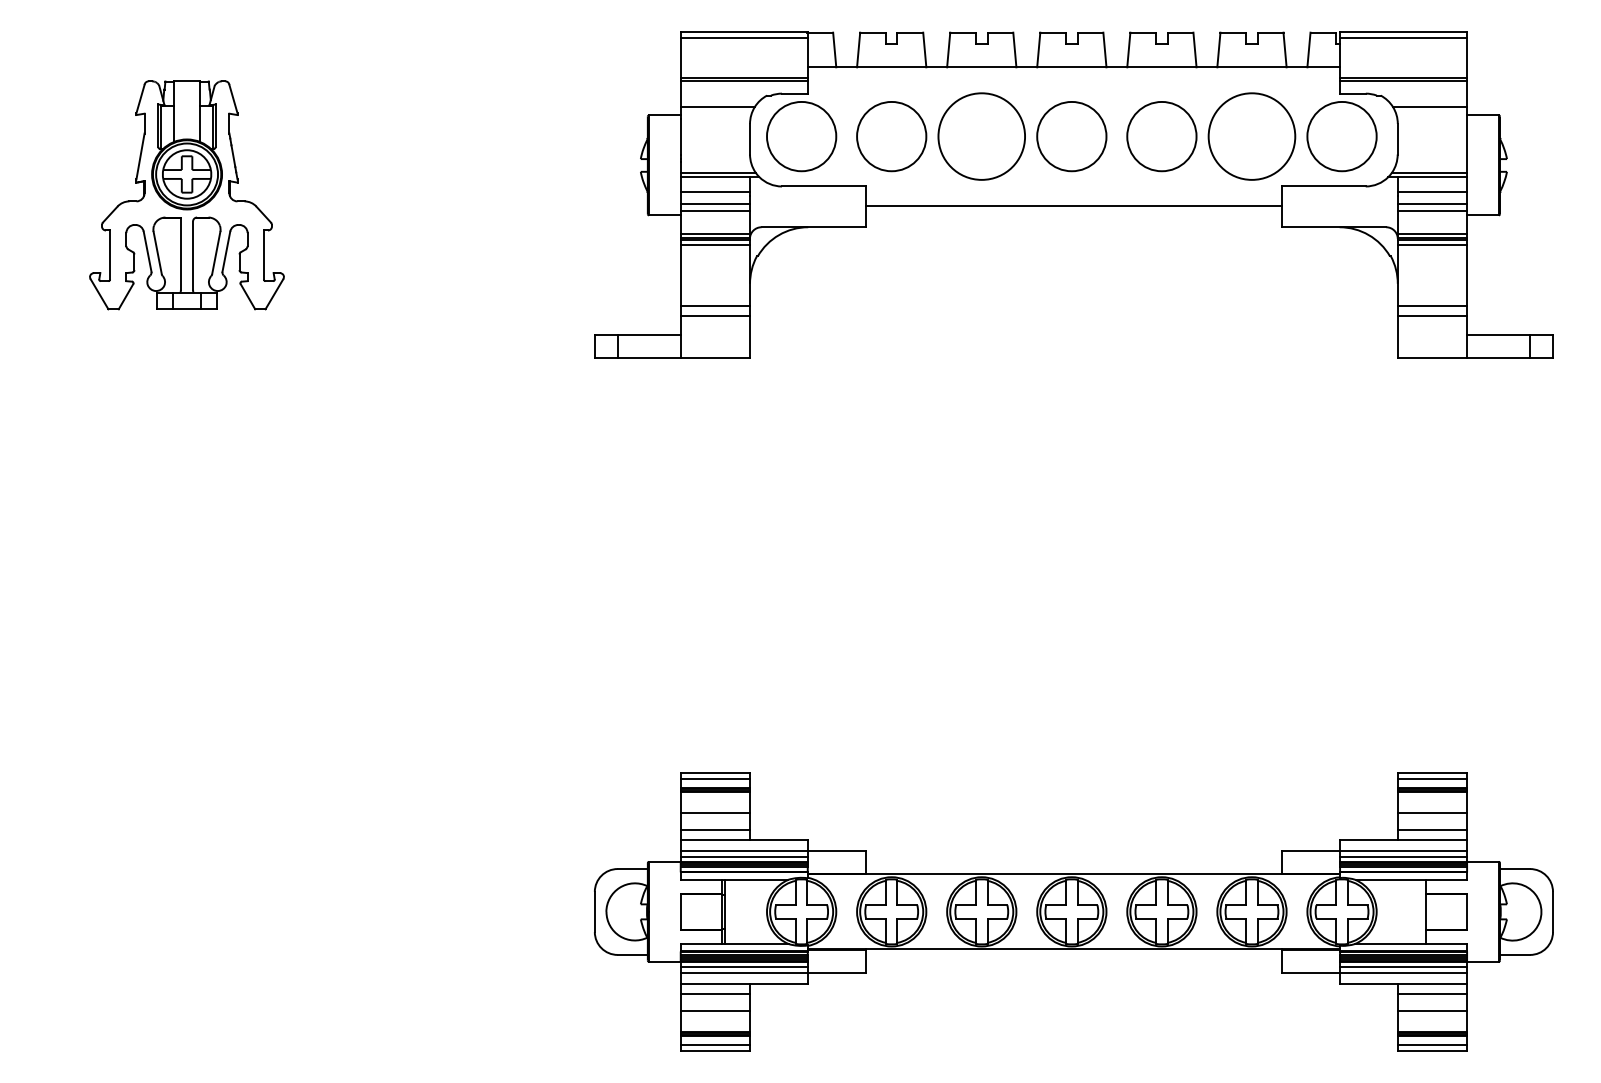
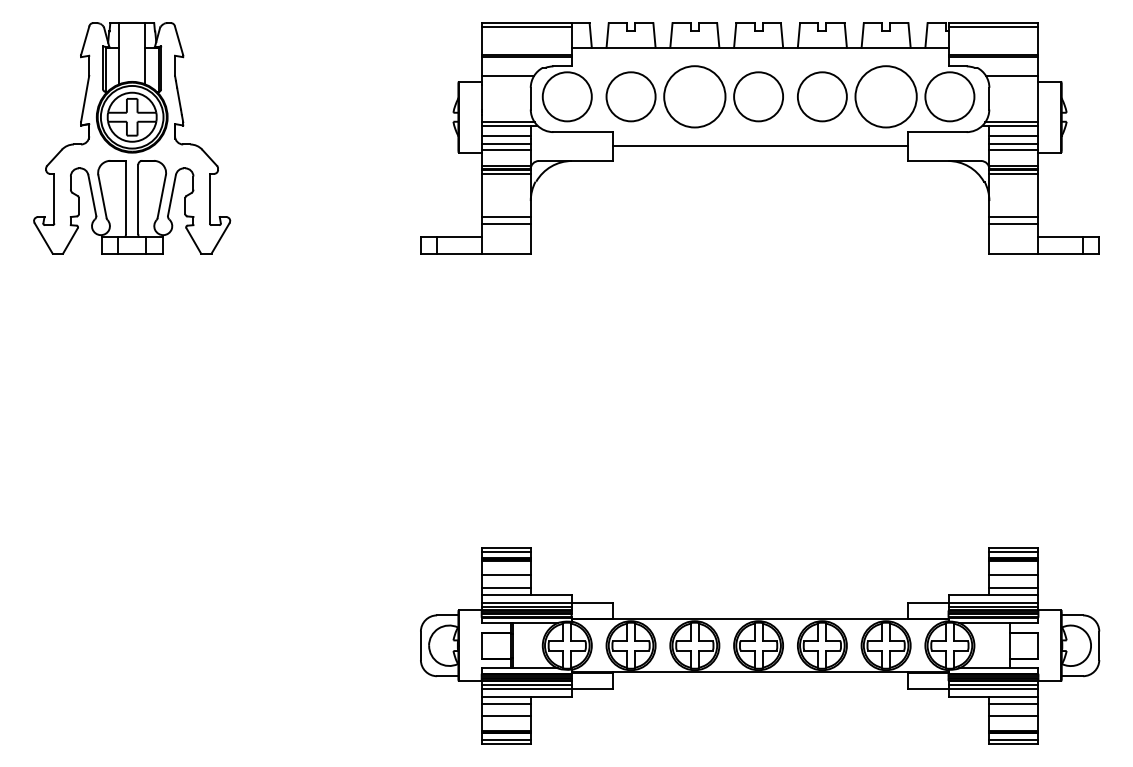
part: (186, 195) -> (131, 138), size x1.43

